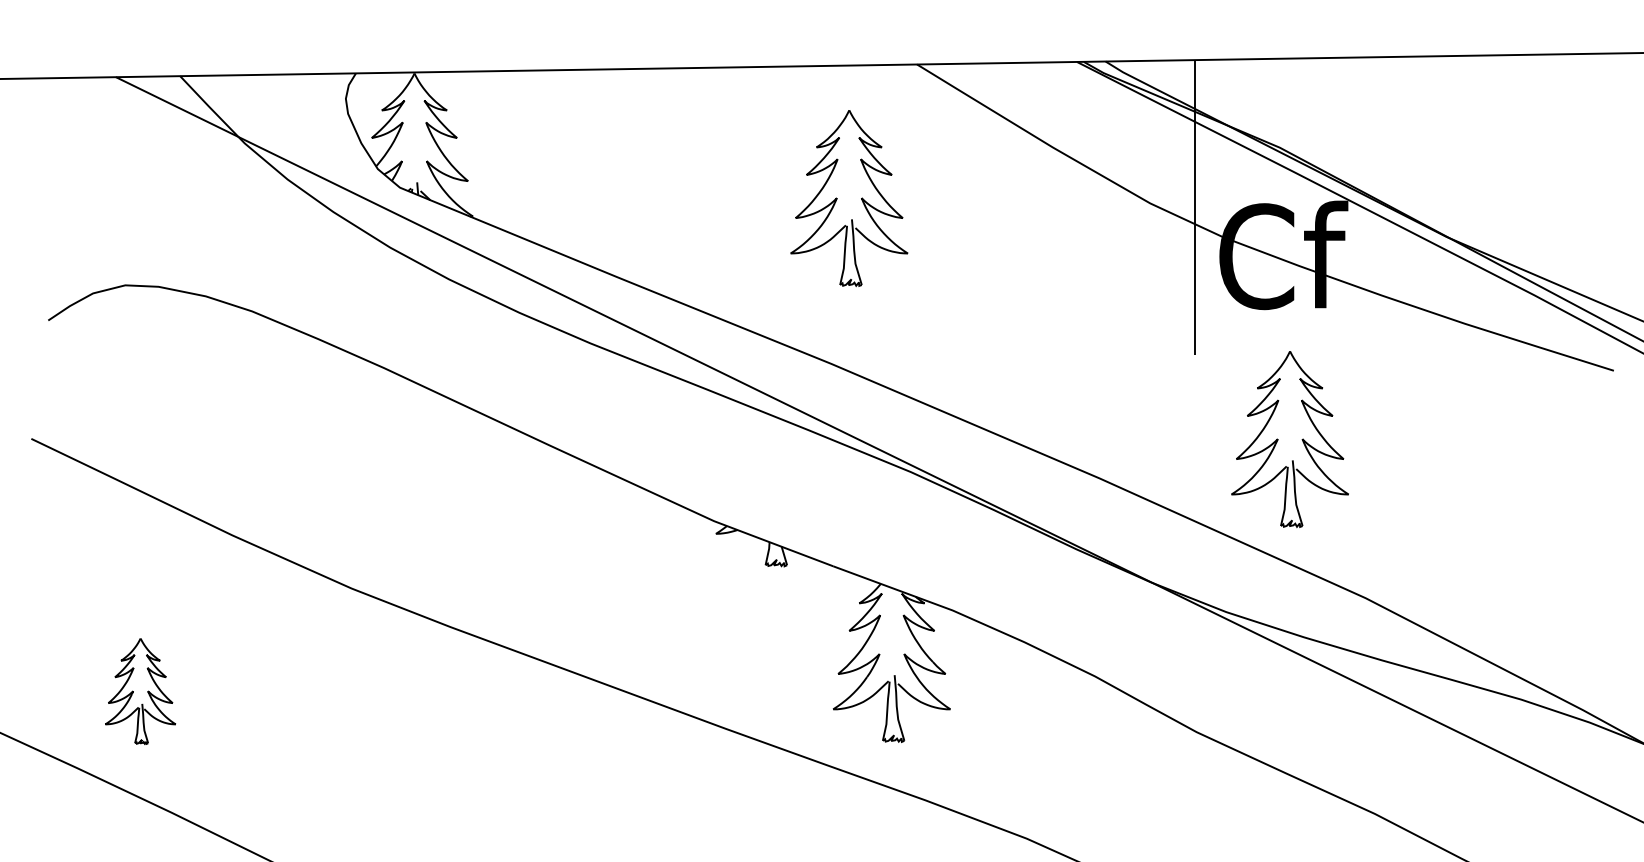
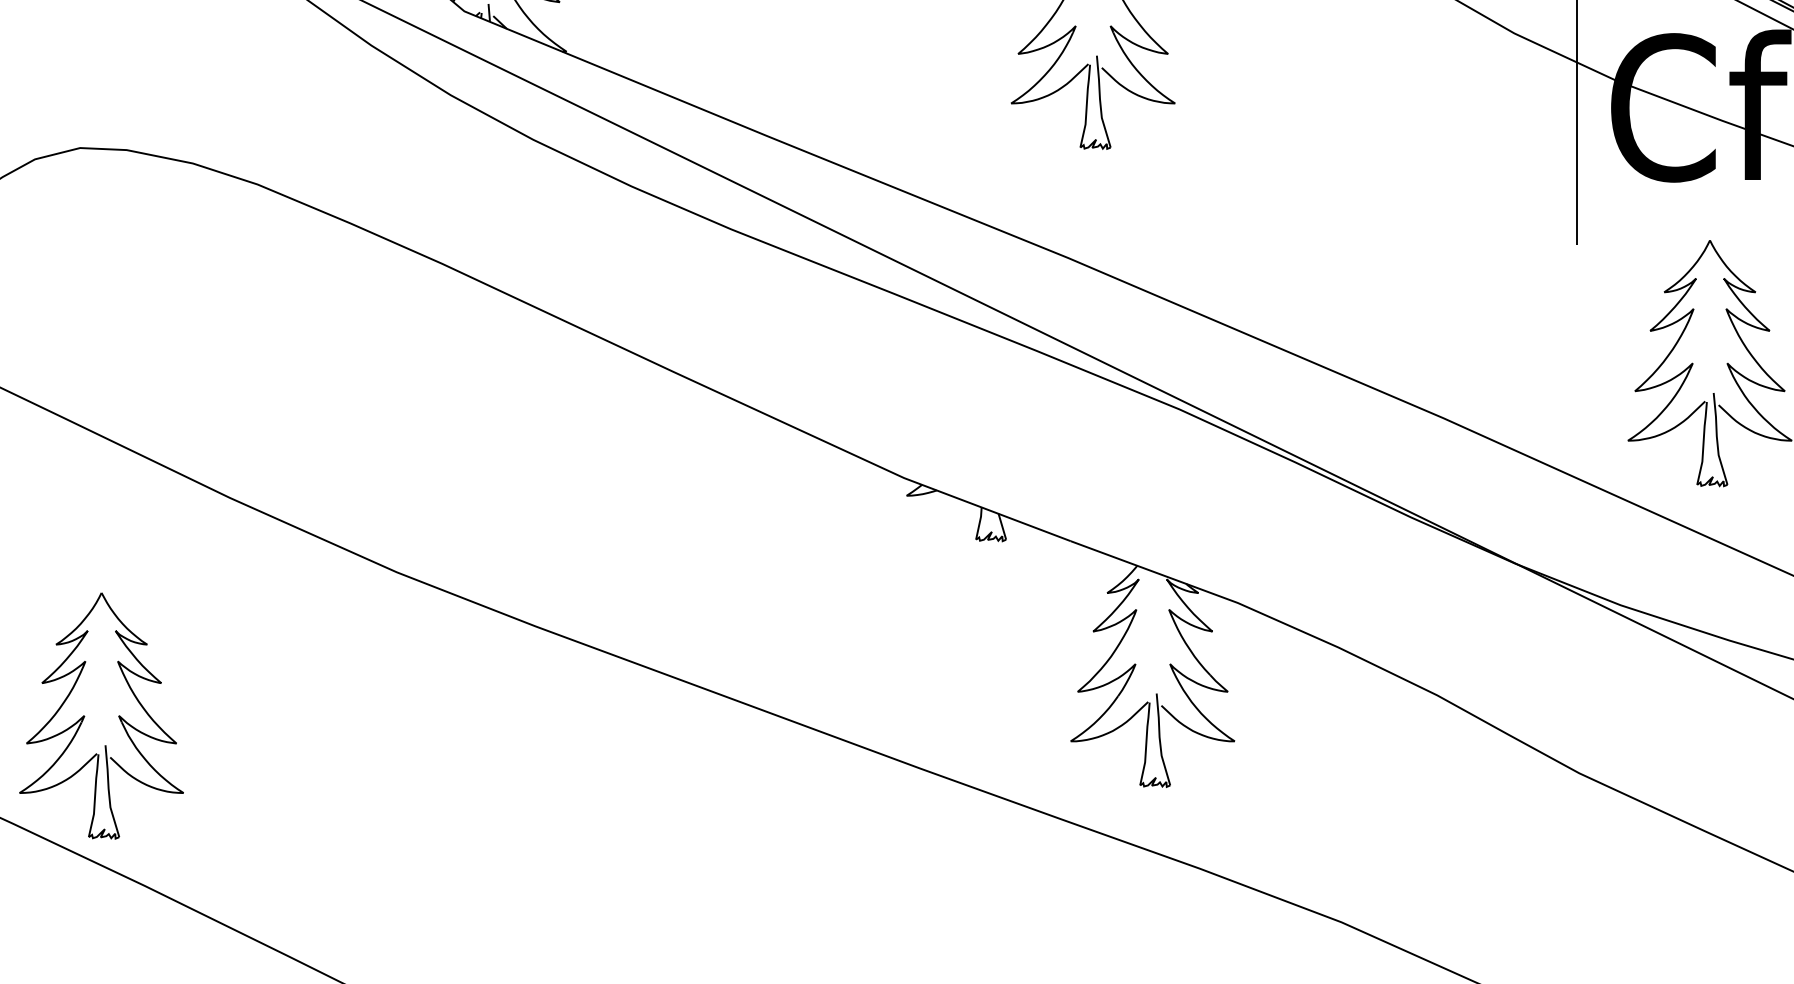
part: (140, 691) -> (101, 716), size x1.67

